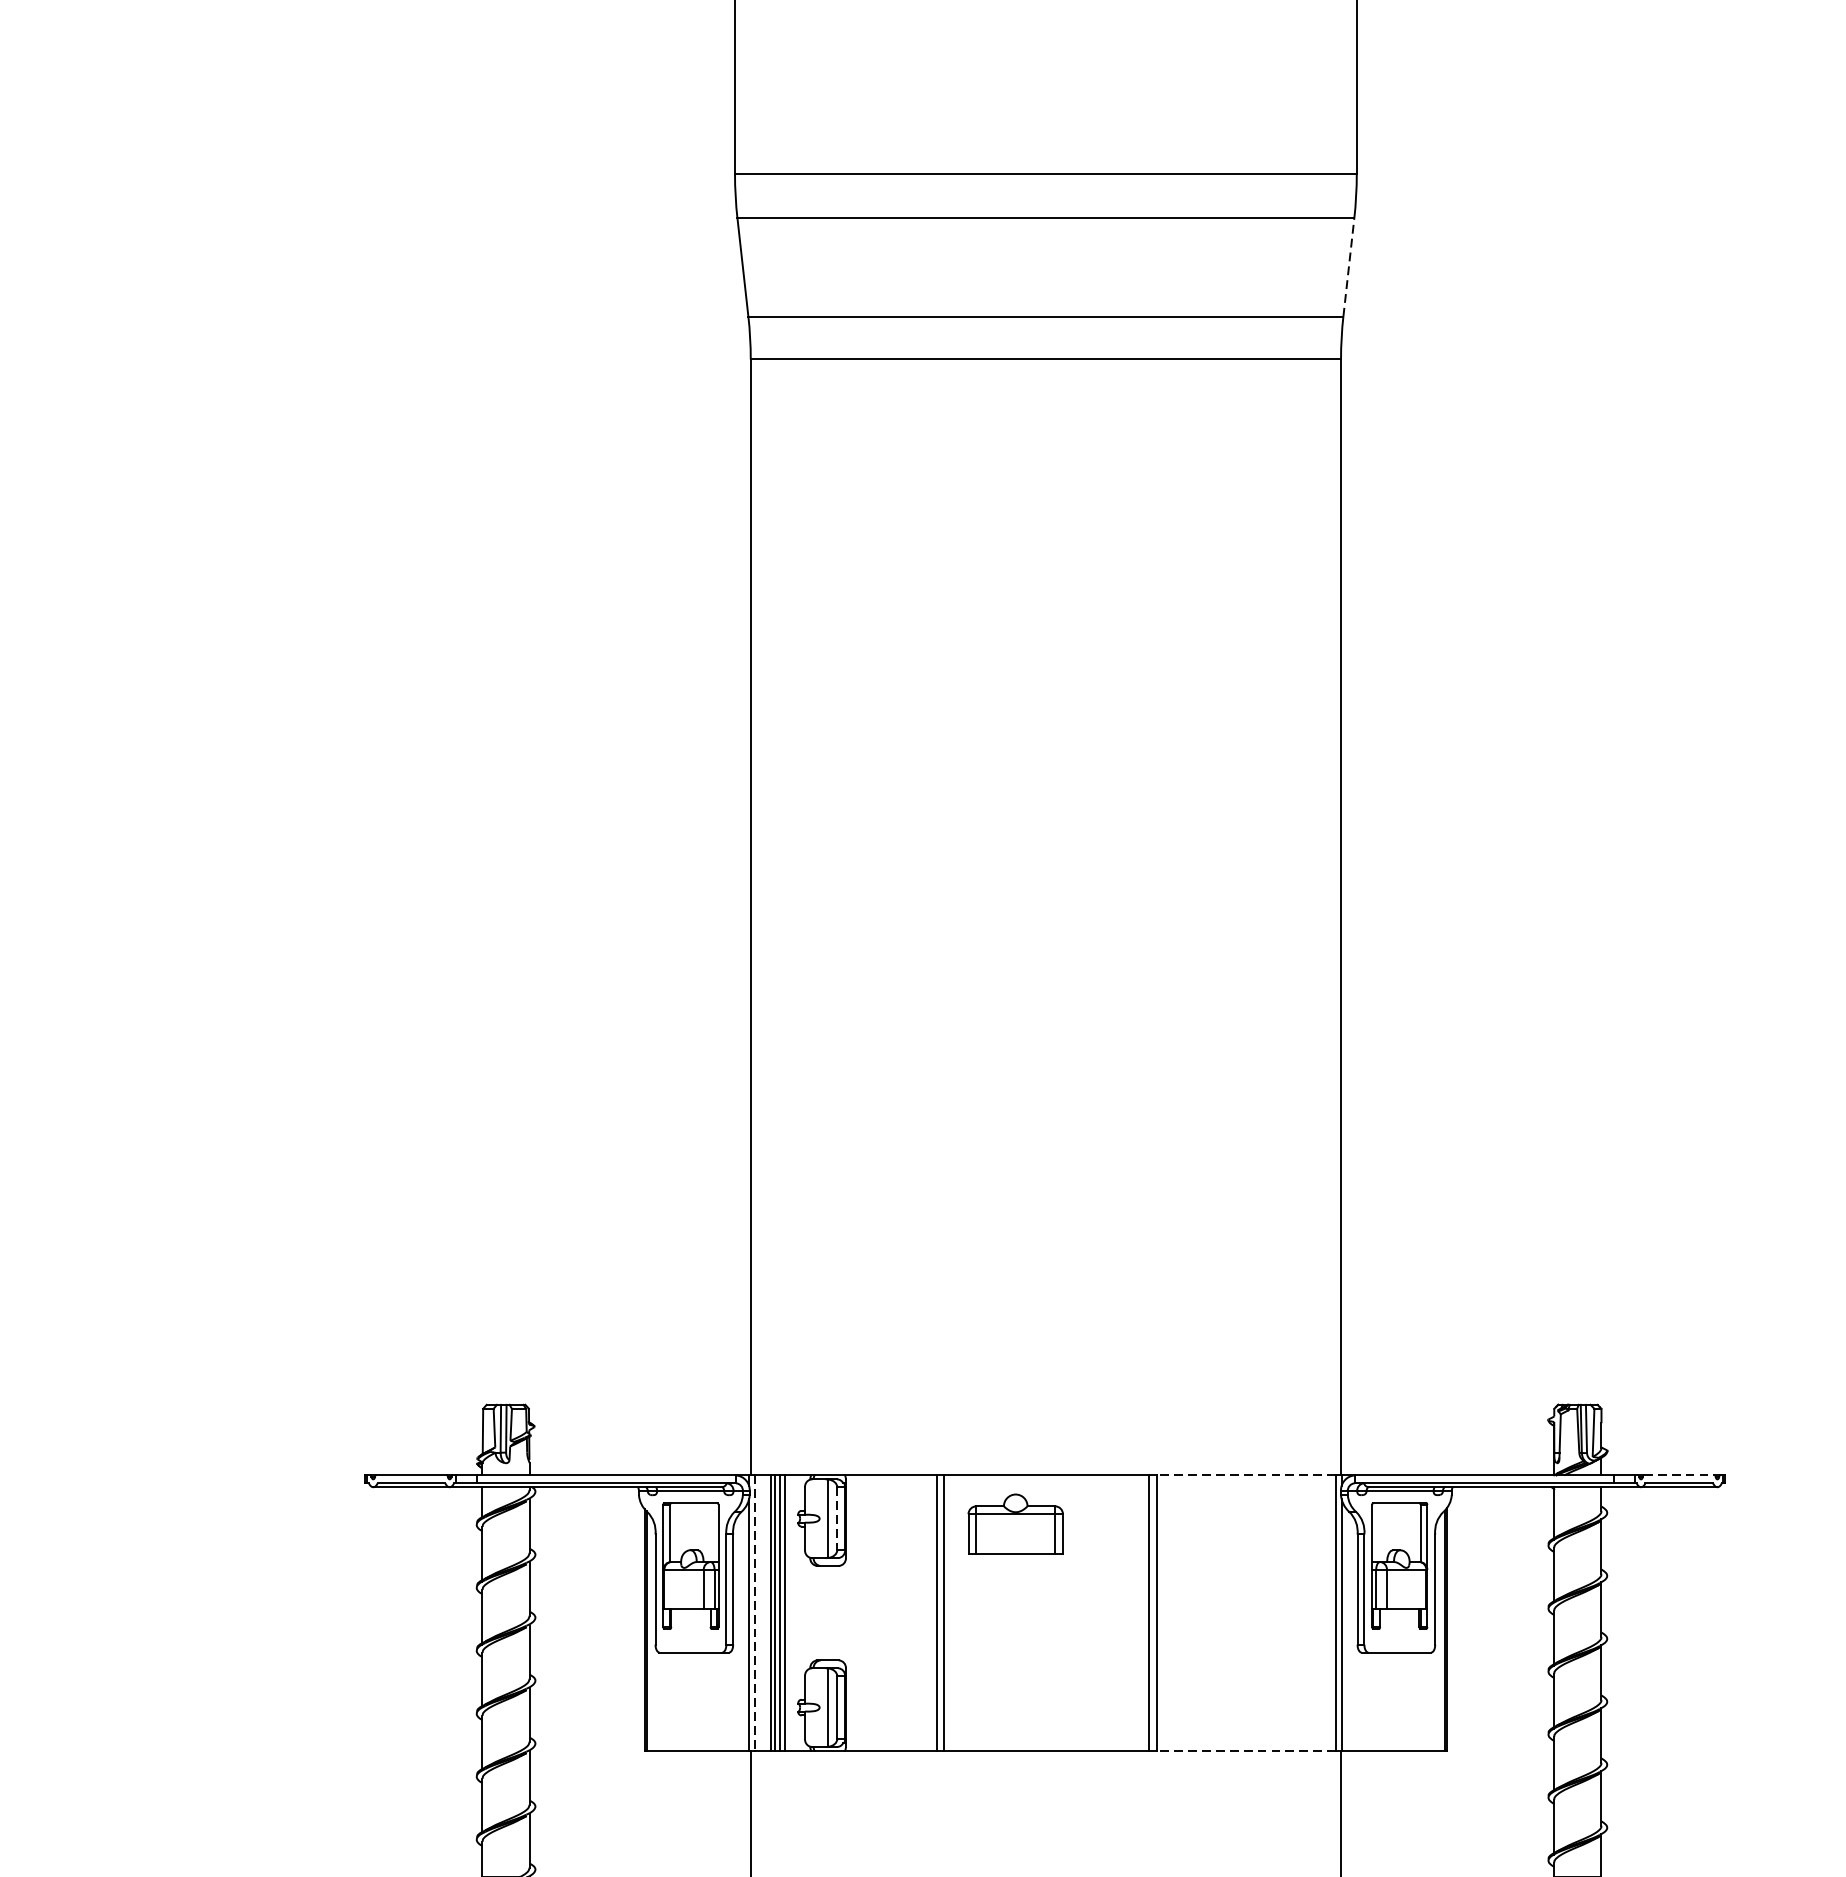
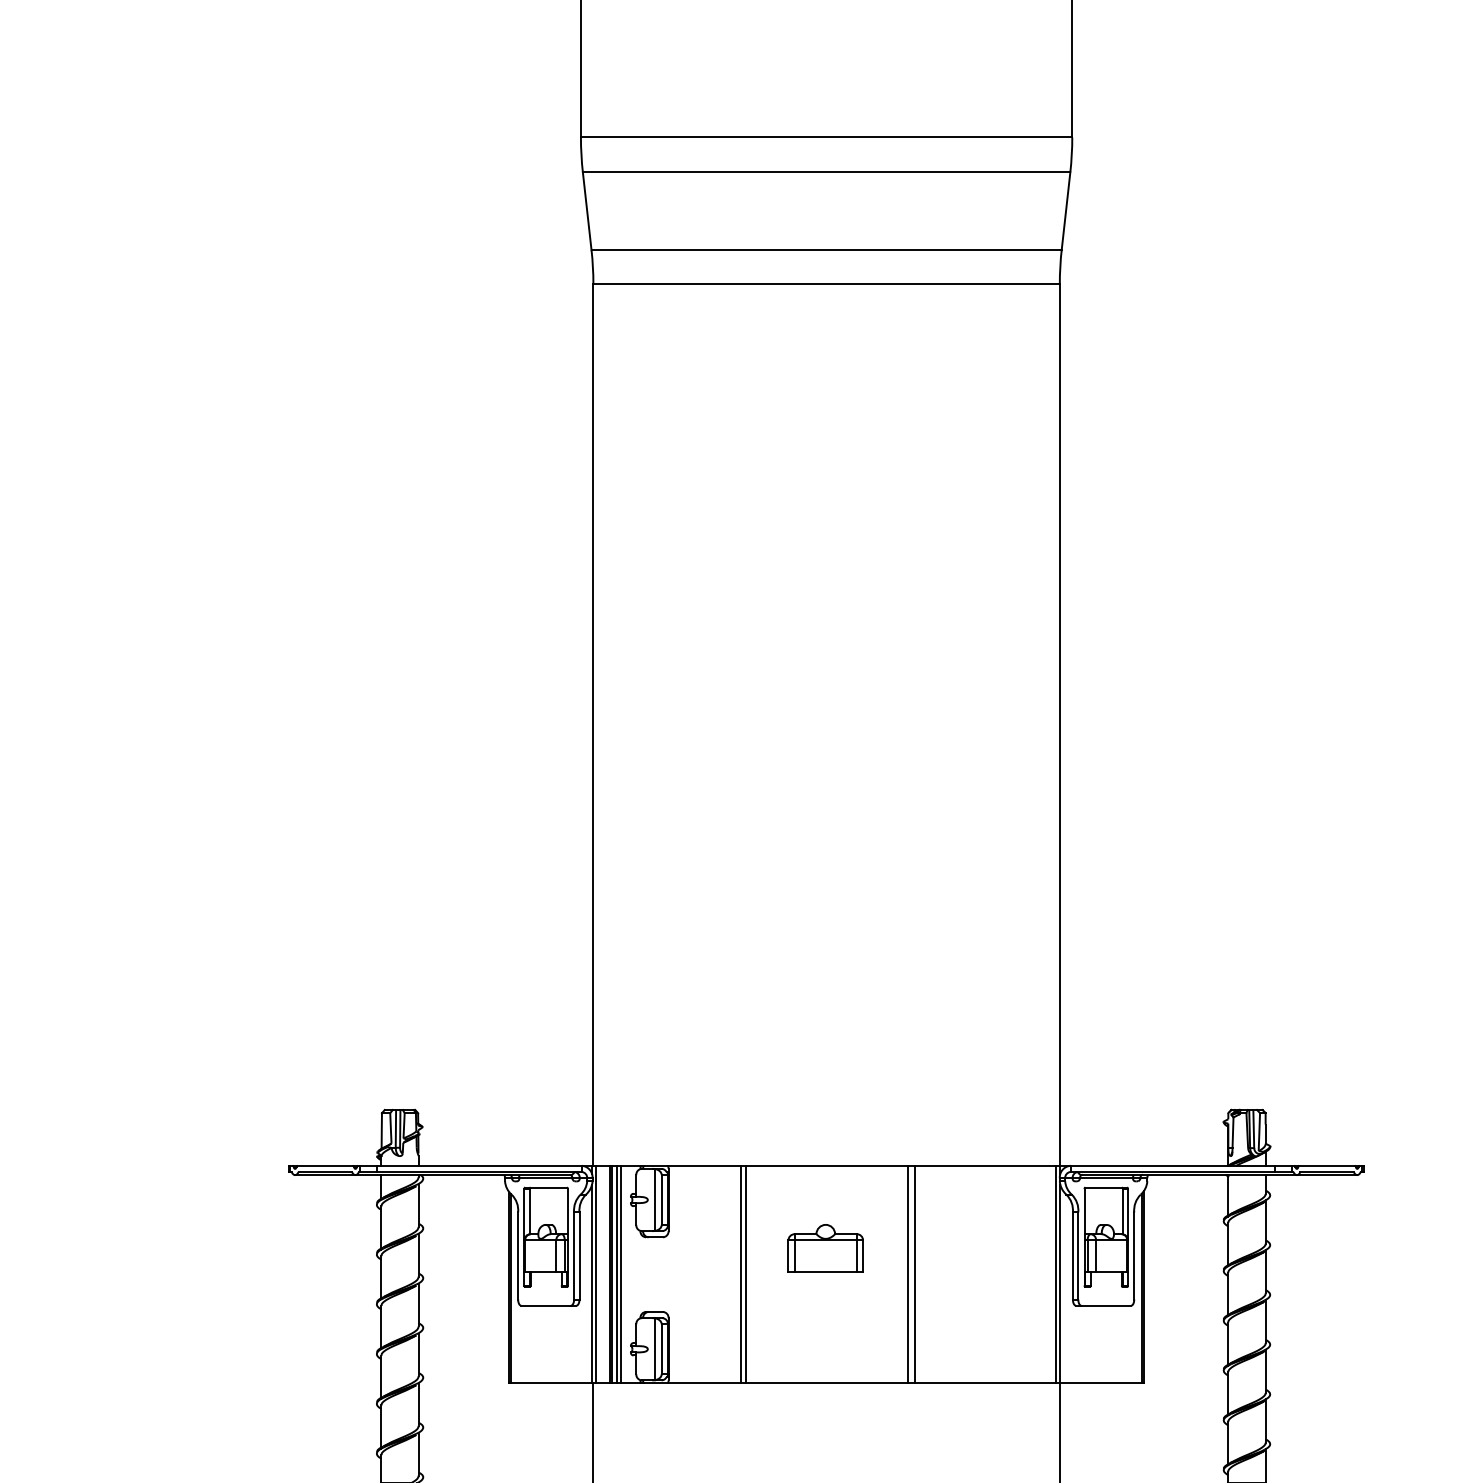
line: (1349, 266) -> (1066, 210), dashed -> solid
line: (1246, 1475) -> (985, 1165), dashed -> solid
line: (1679, 1475) -> (1327, 1165), dashed -> solid
line: (836, 1519) -> (661, 1200), dashed -> solid
part: (1015, 1524) -> (825, 1248), moved
line: (754, 1613) -> (596, 1274), dashed -> solid
line: (1246, 1750) -> (985, 1383), dashed -> solid

